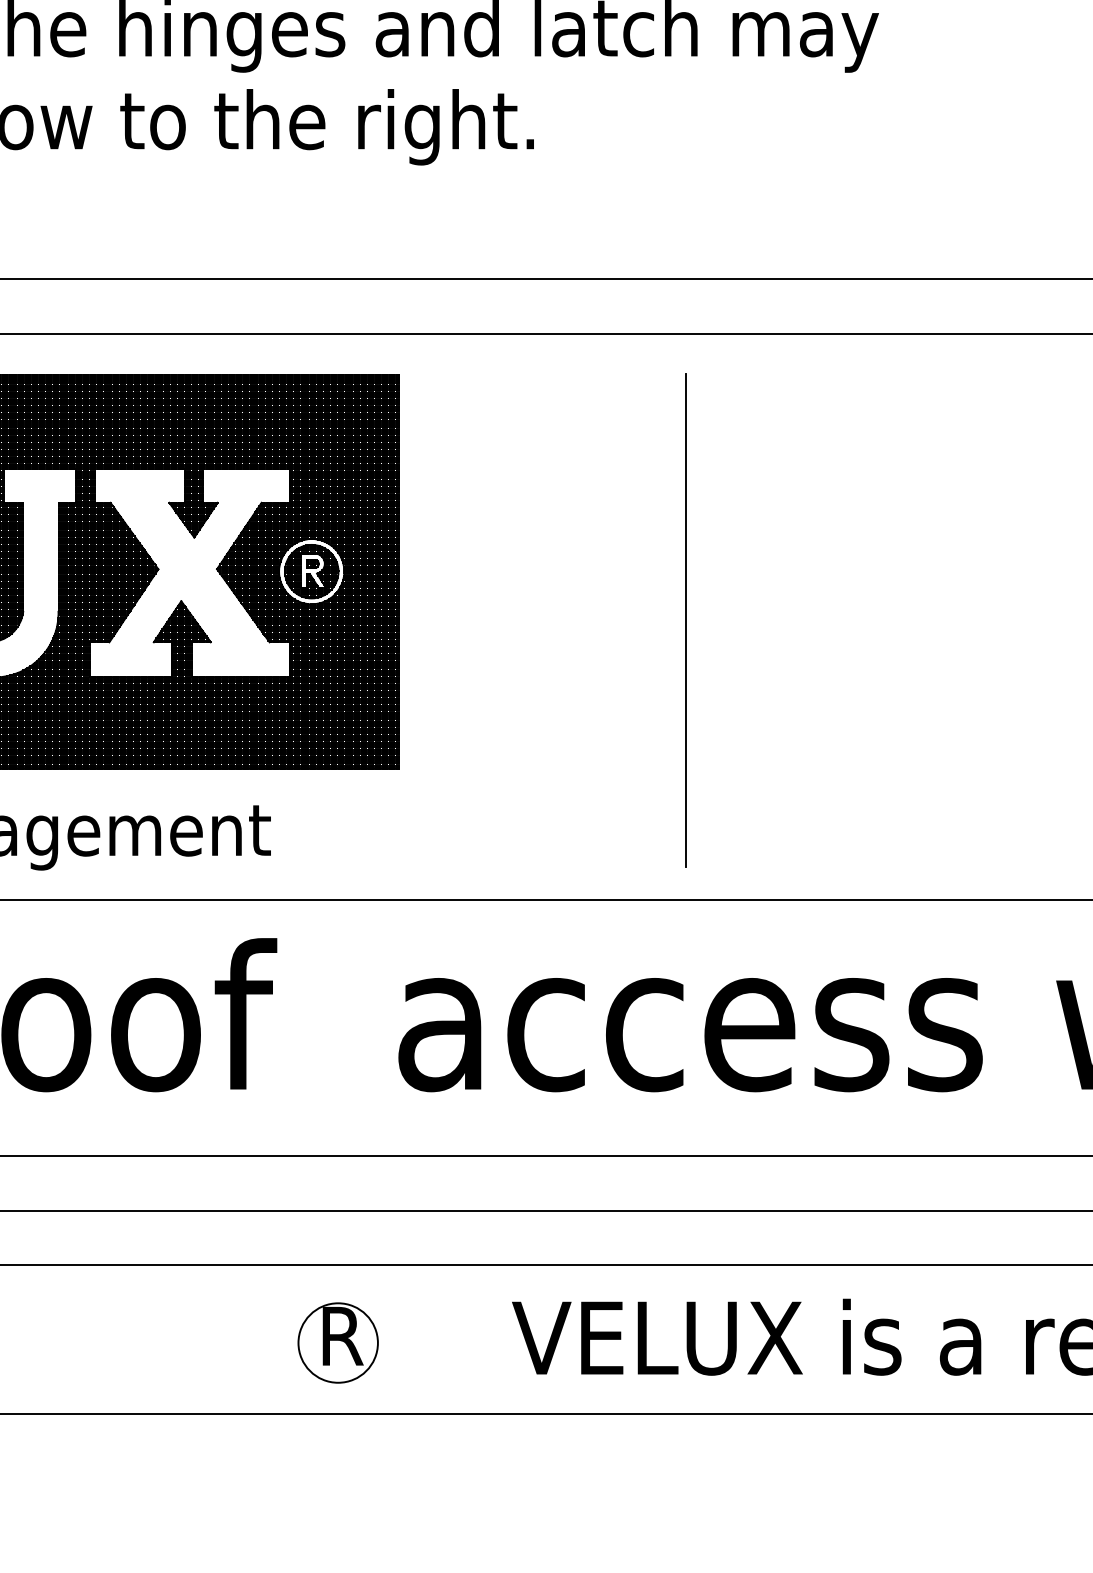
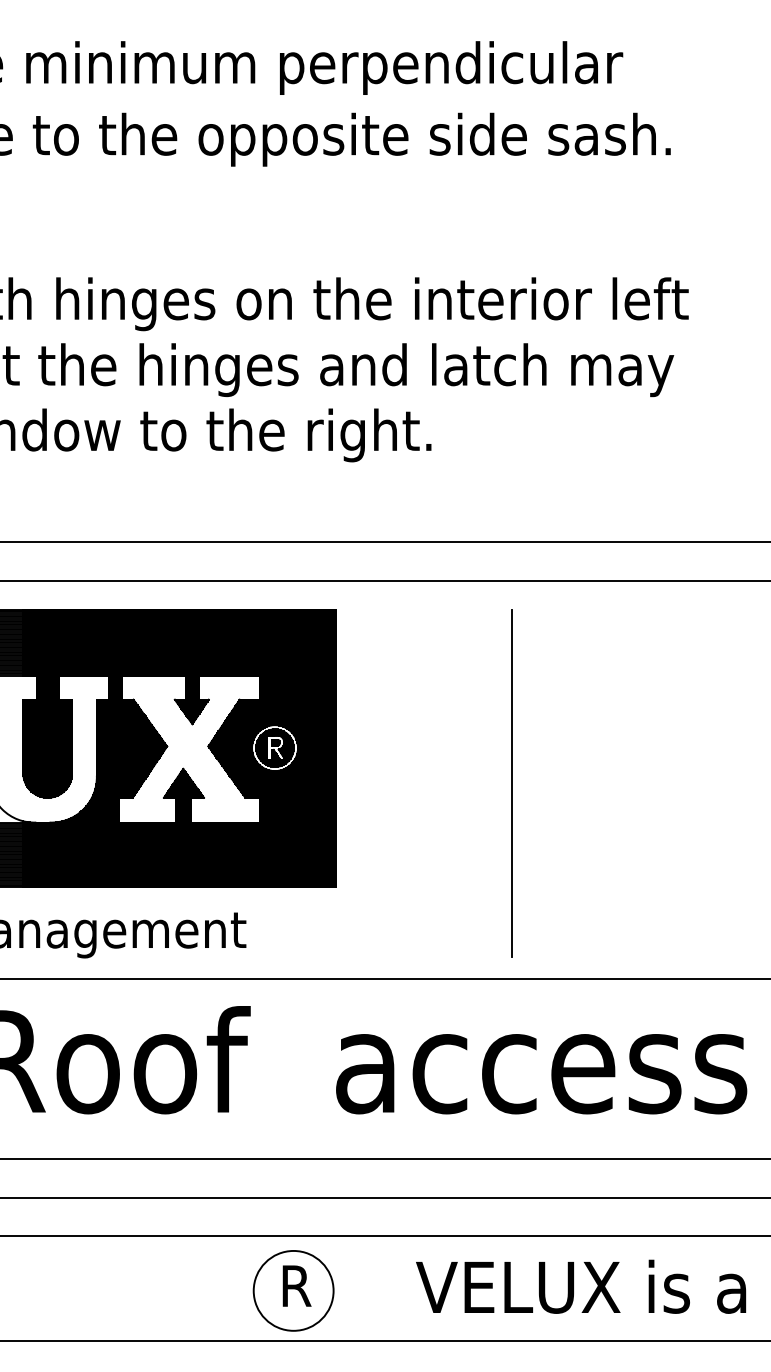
line: (684, 620) -> (511, 783), moved
circle: (337, 1342) -> (293, 1290), size x1.43

